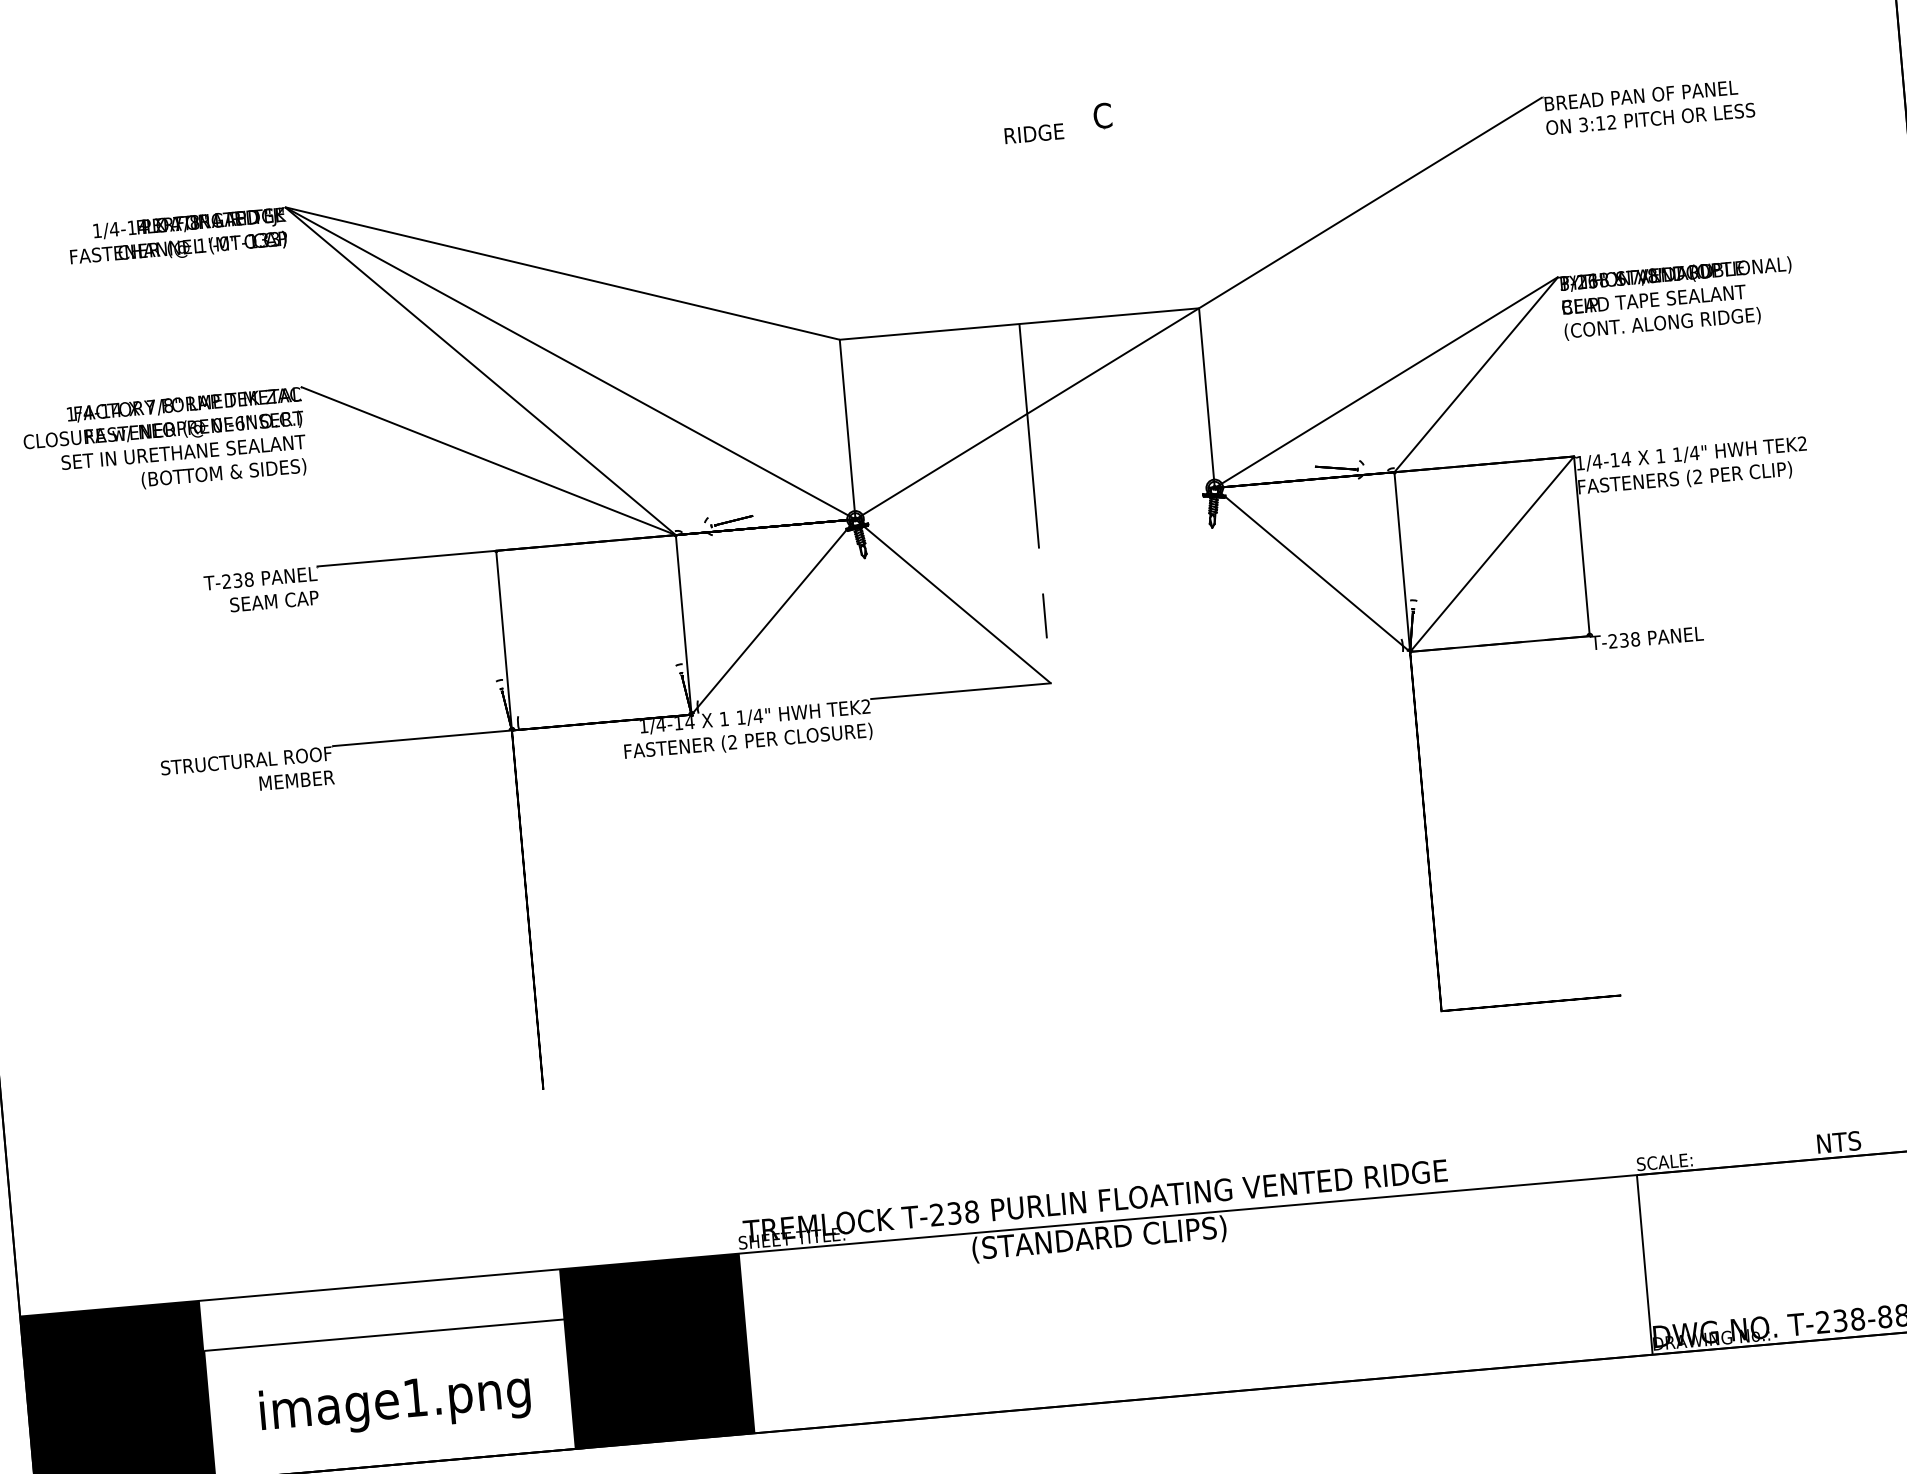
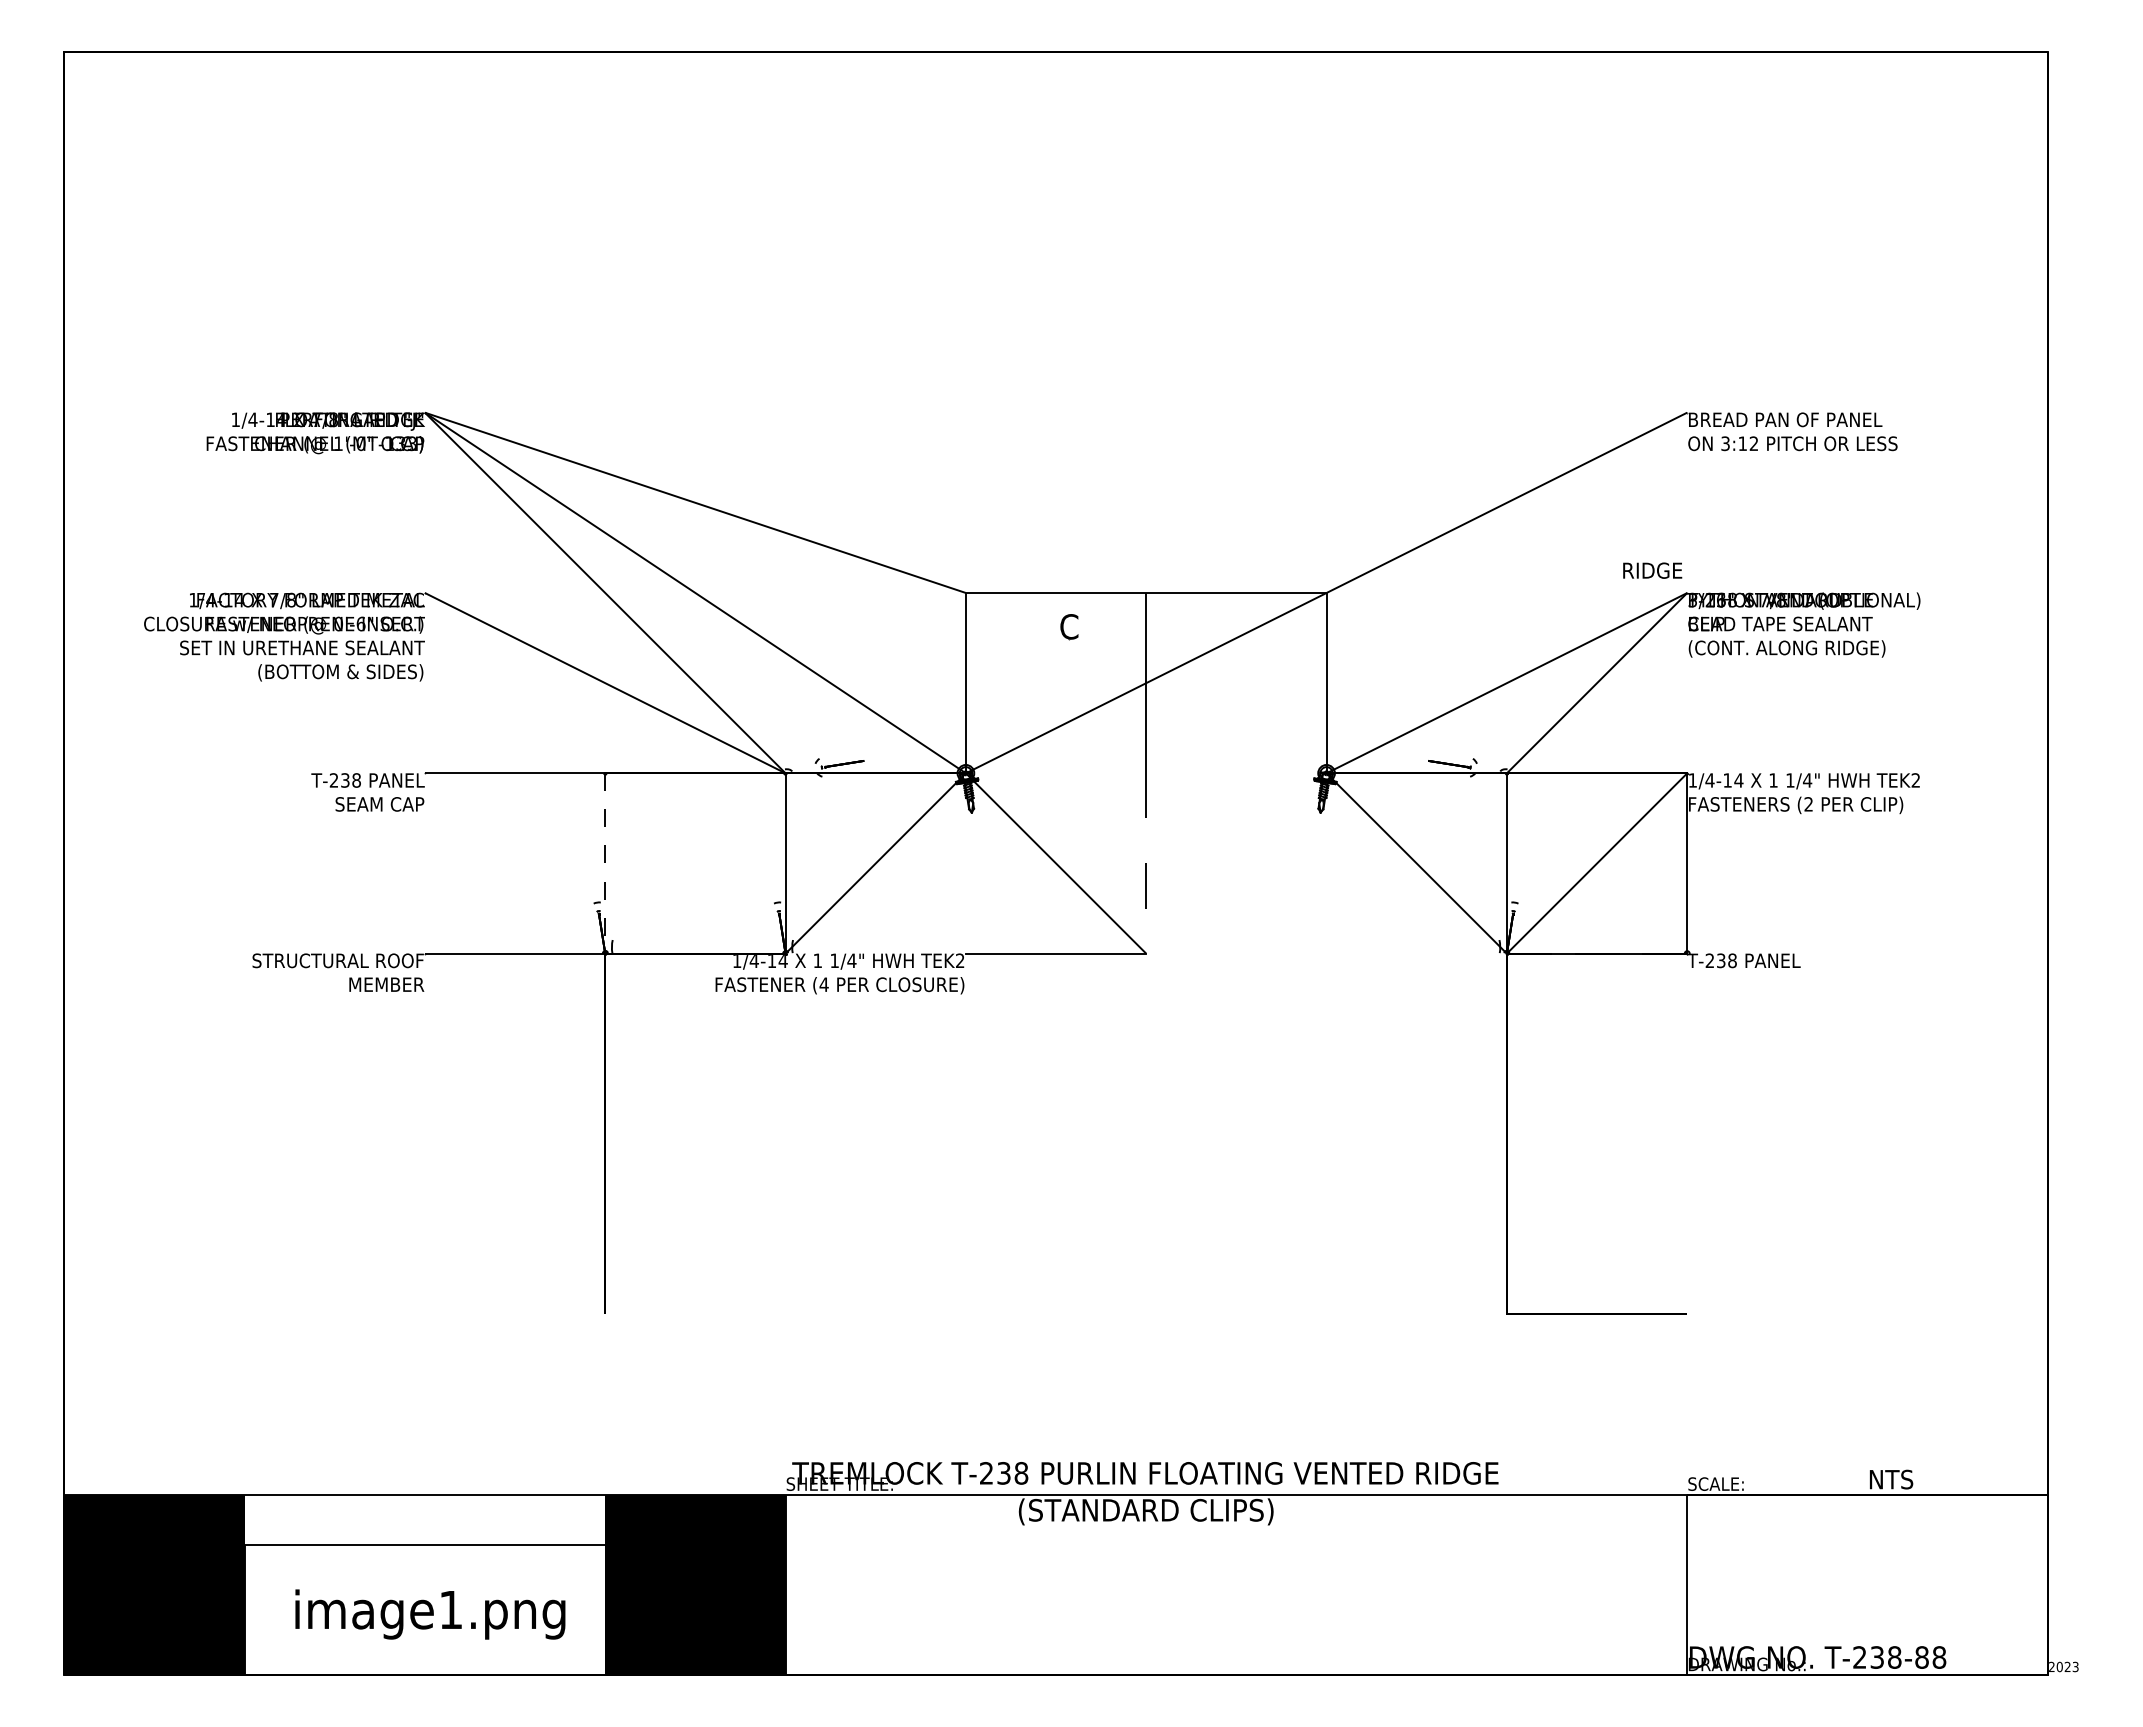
part: (1102, 116) -> (1069, 627), moved
text: (1034, 133) -> (1652, 570), moved
line: (504, 640) -> (605, 863), solid -> dashed
text: (732, 742) -> (823, 984), (2 -> (4

